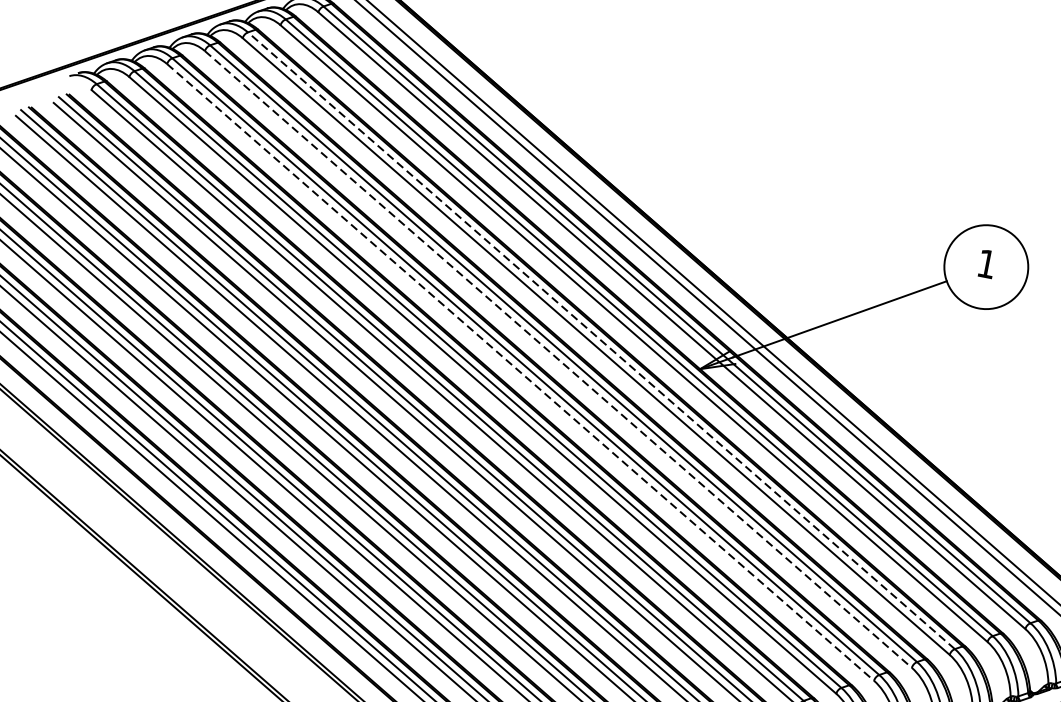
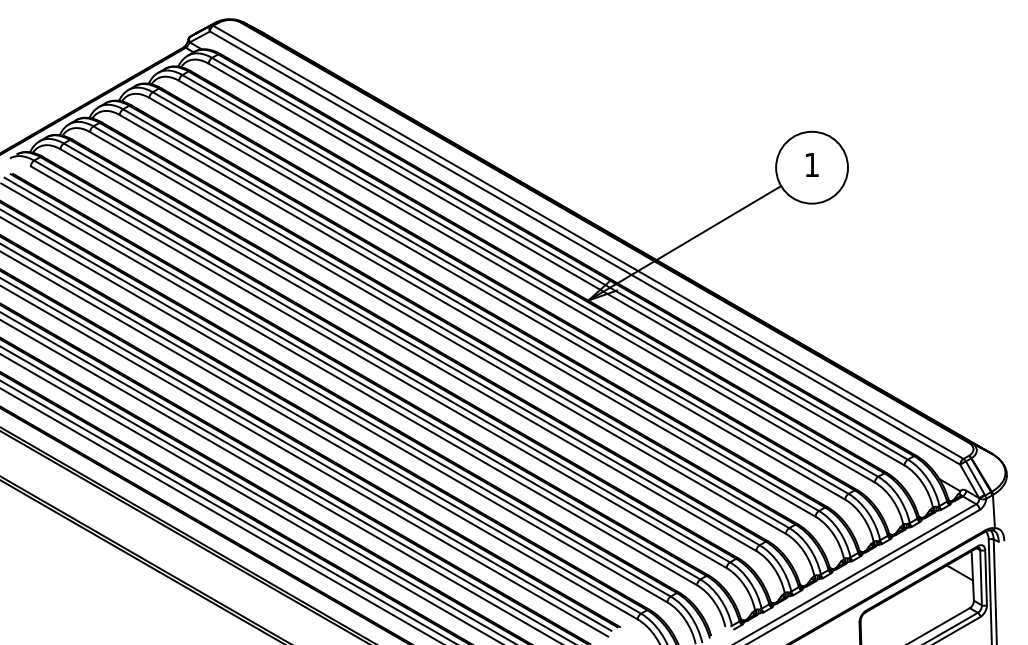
line: (601, 341) -> (500, 293), dashed -> solid
line: (558, 359) -> (467, 315), dashed -> solid
line: (521, 373) -> (438, 333), dashed -> solid

